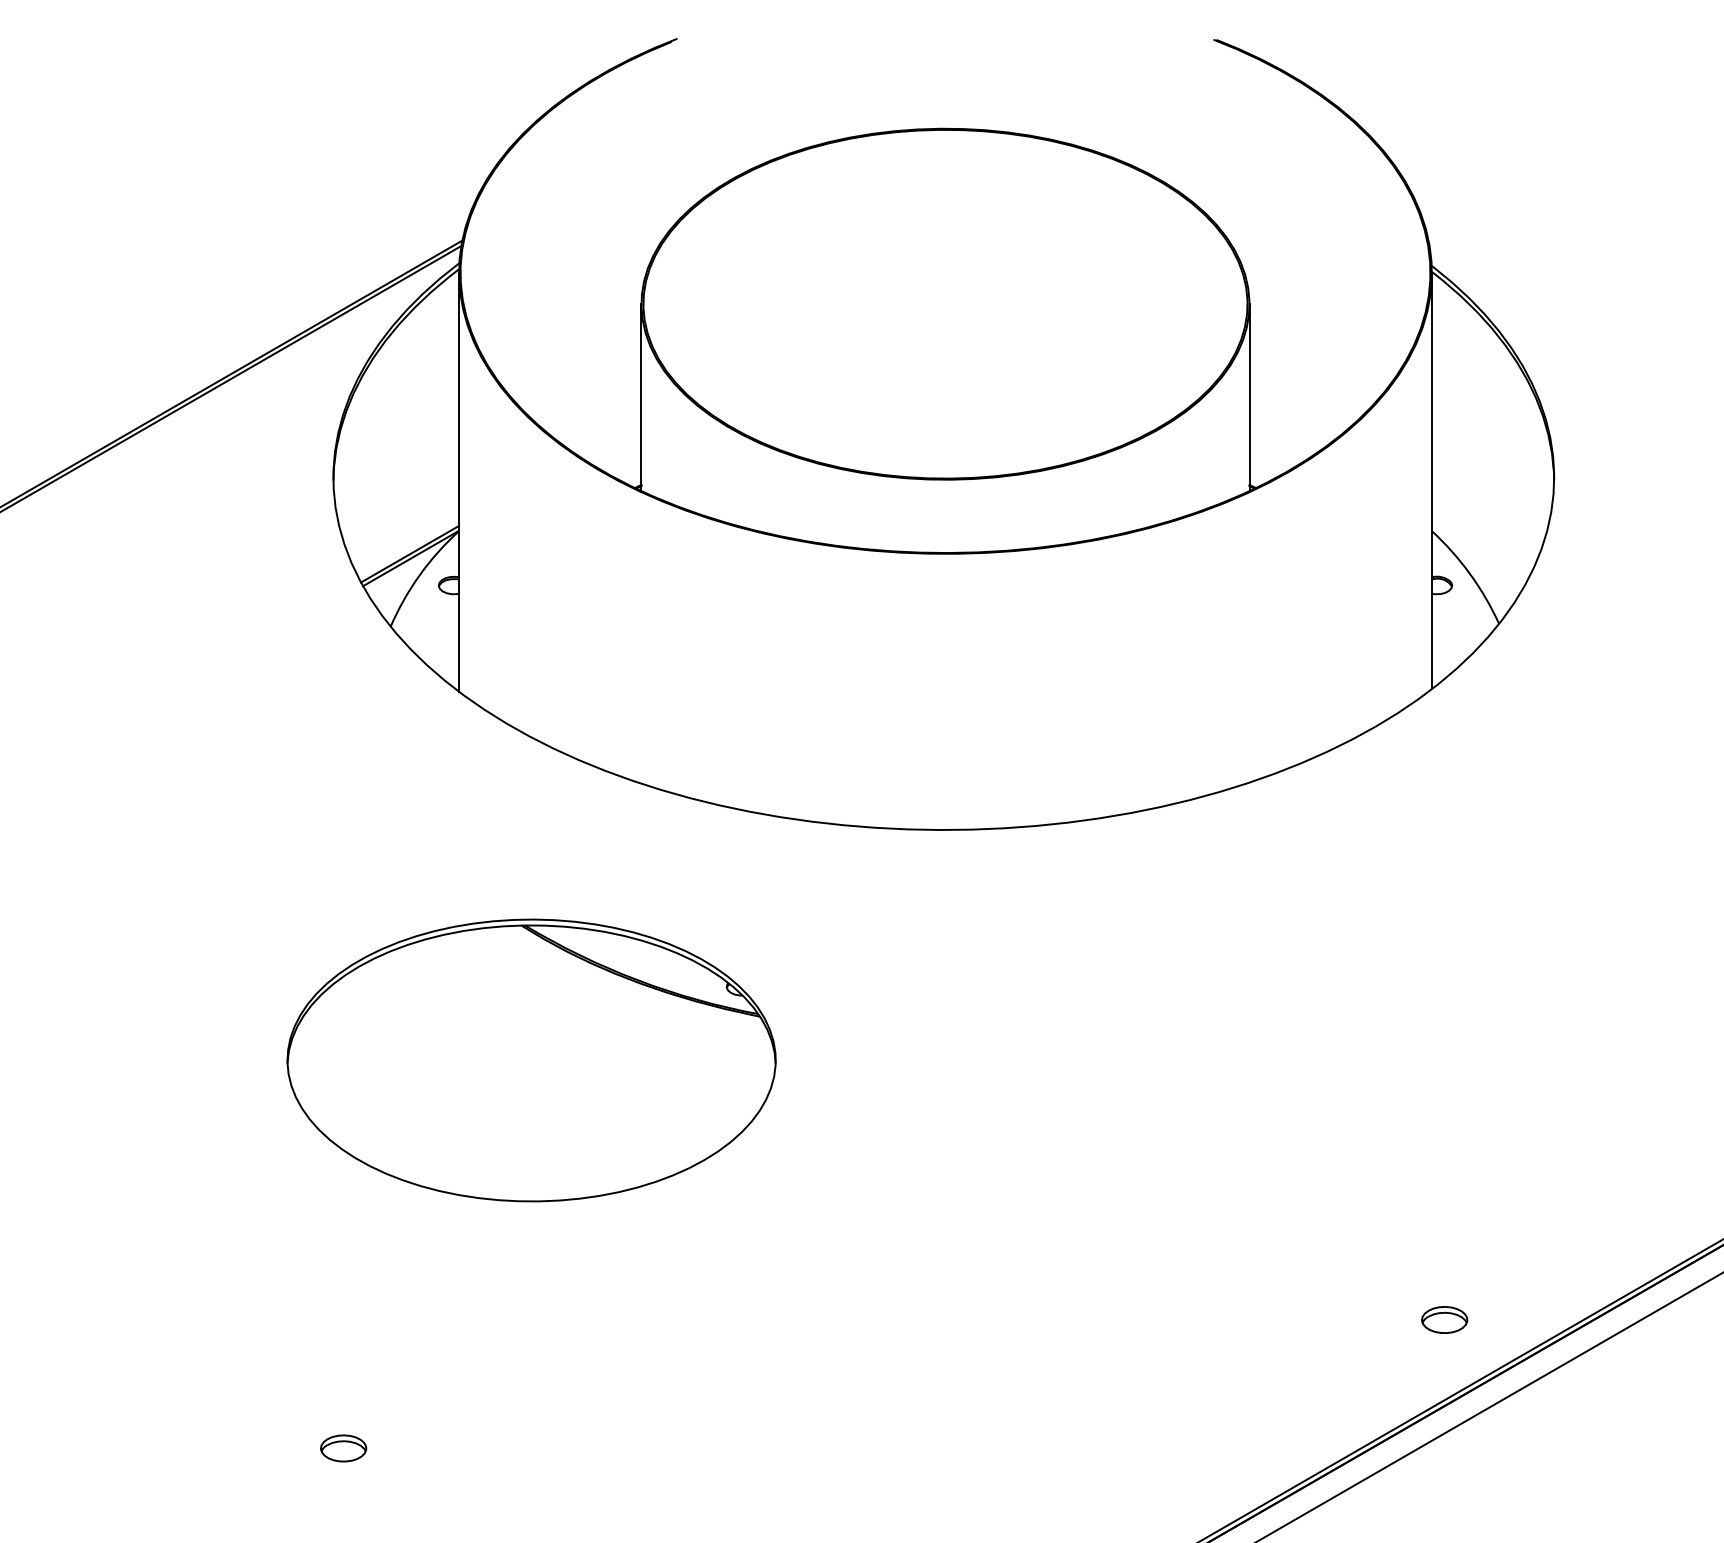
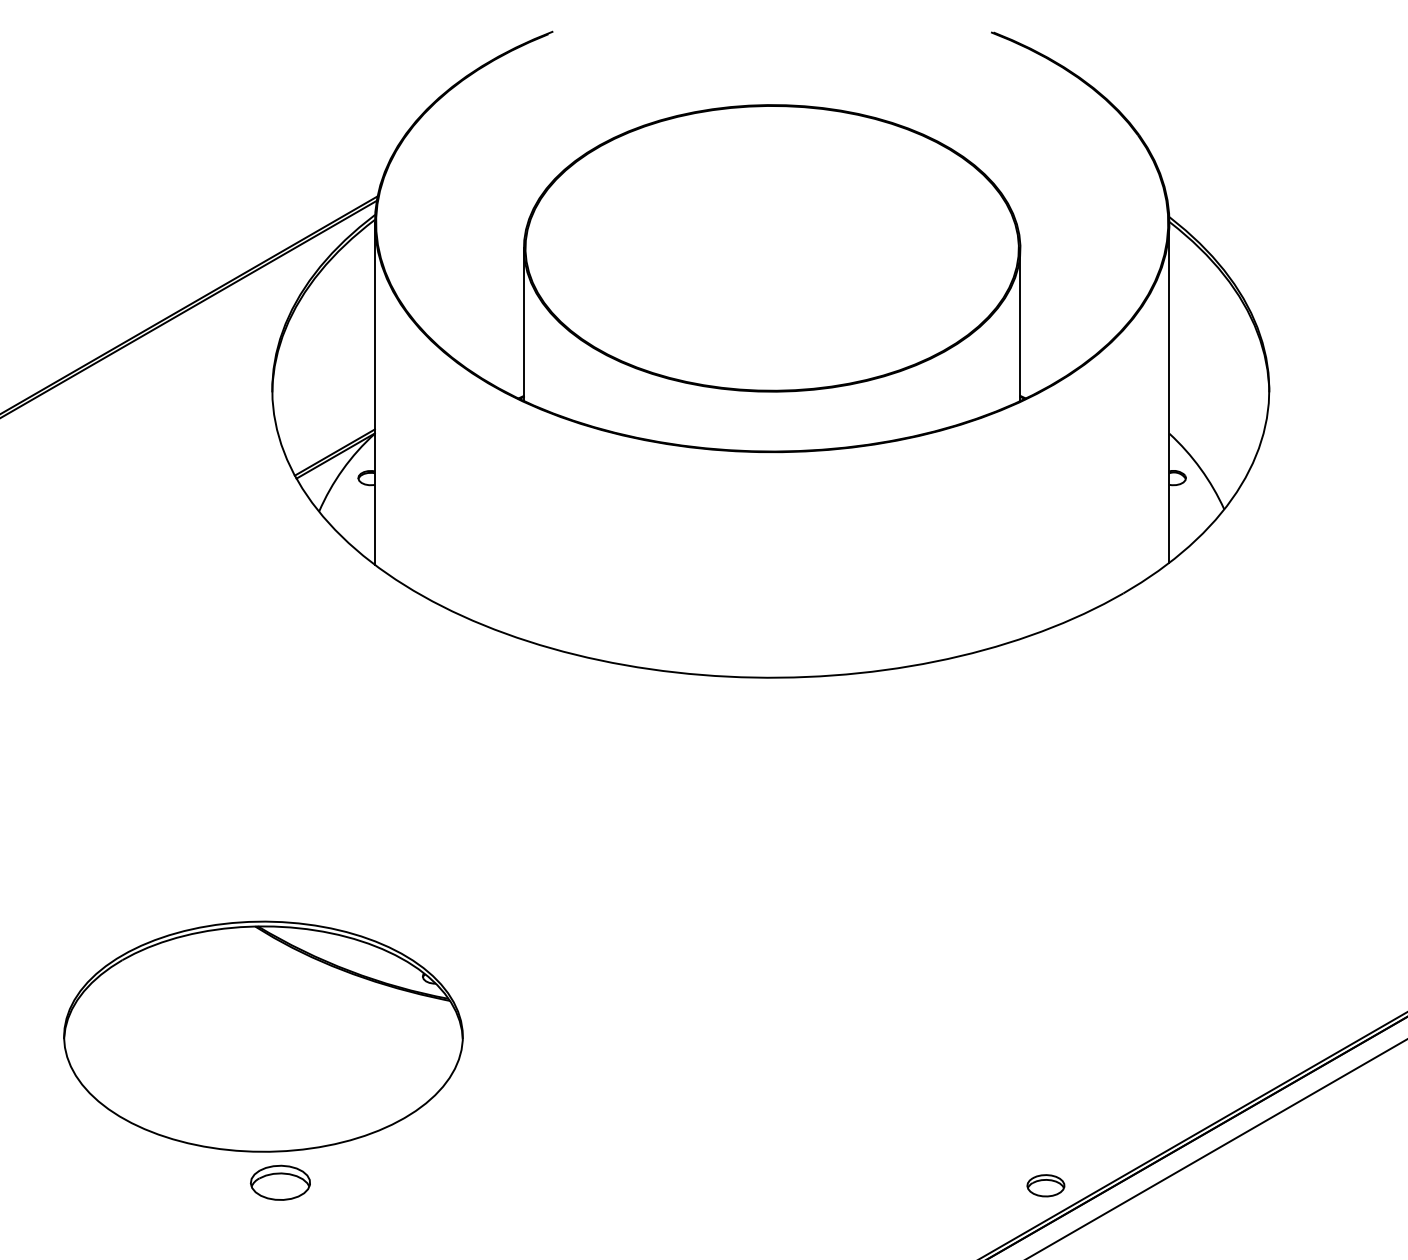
part: (531, 1060) -> (263, 1036), moved
part: (1444, 1319) -> (1045, 1185), moved
part: (343, 1448) -> (280, 1182), size x1.6

